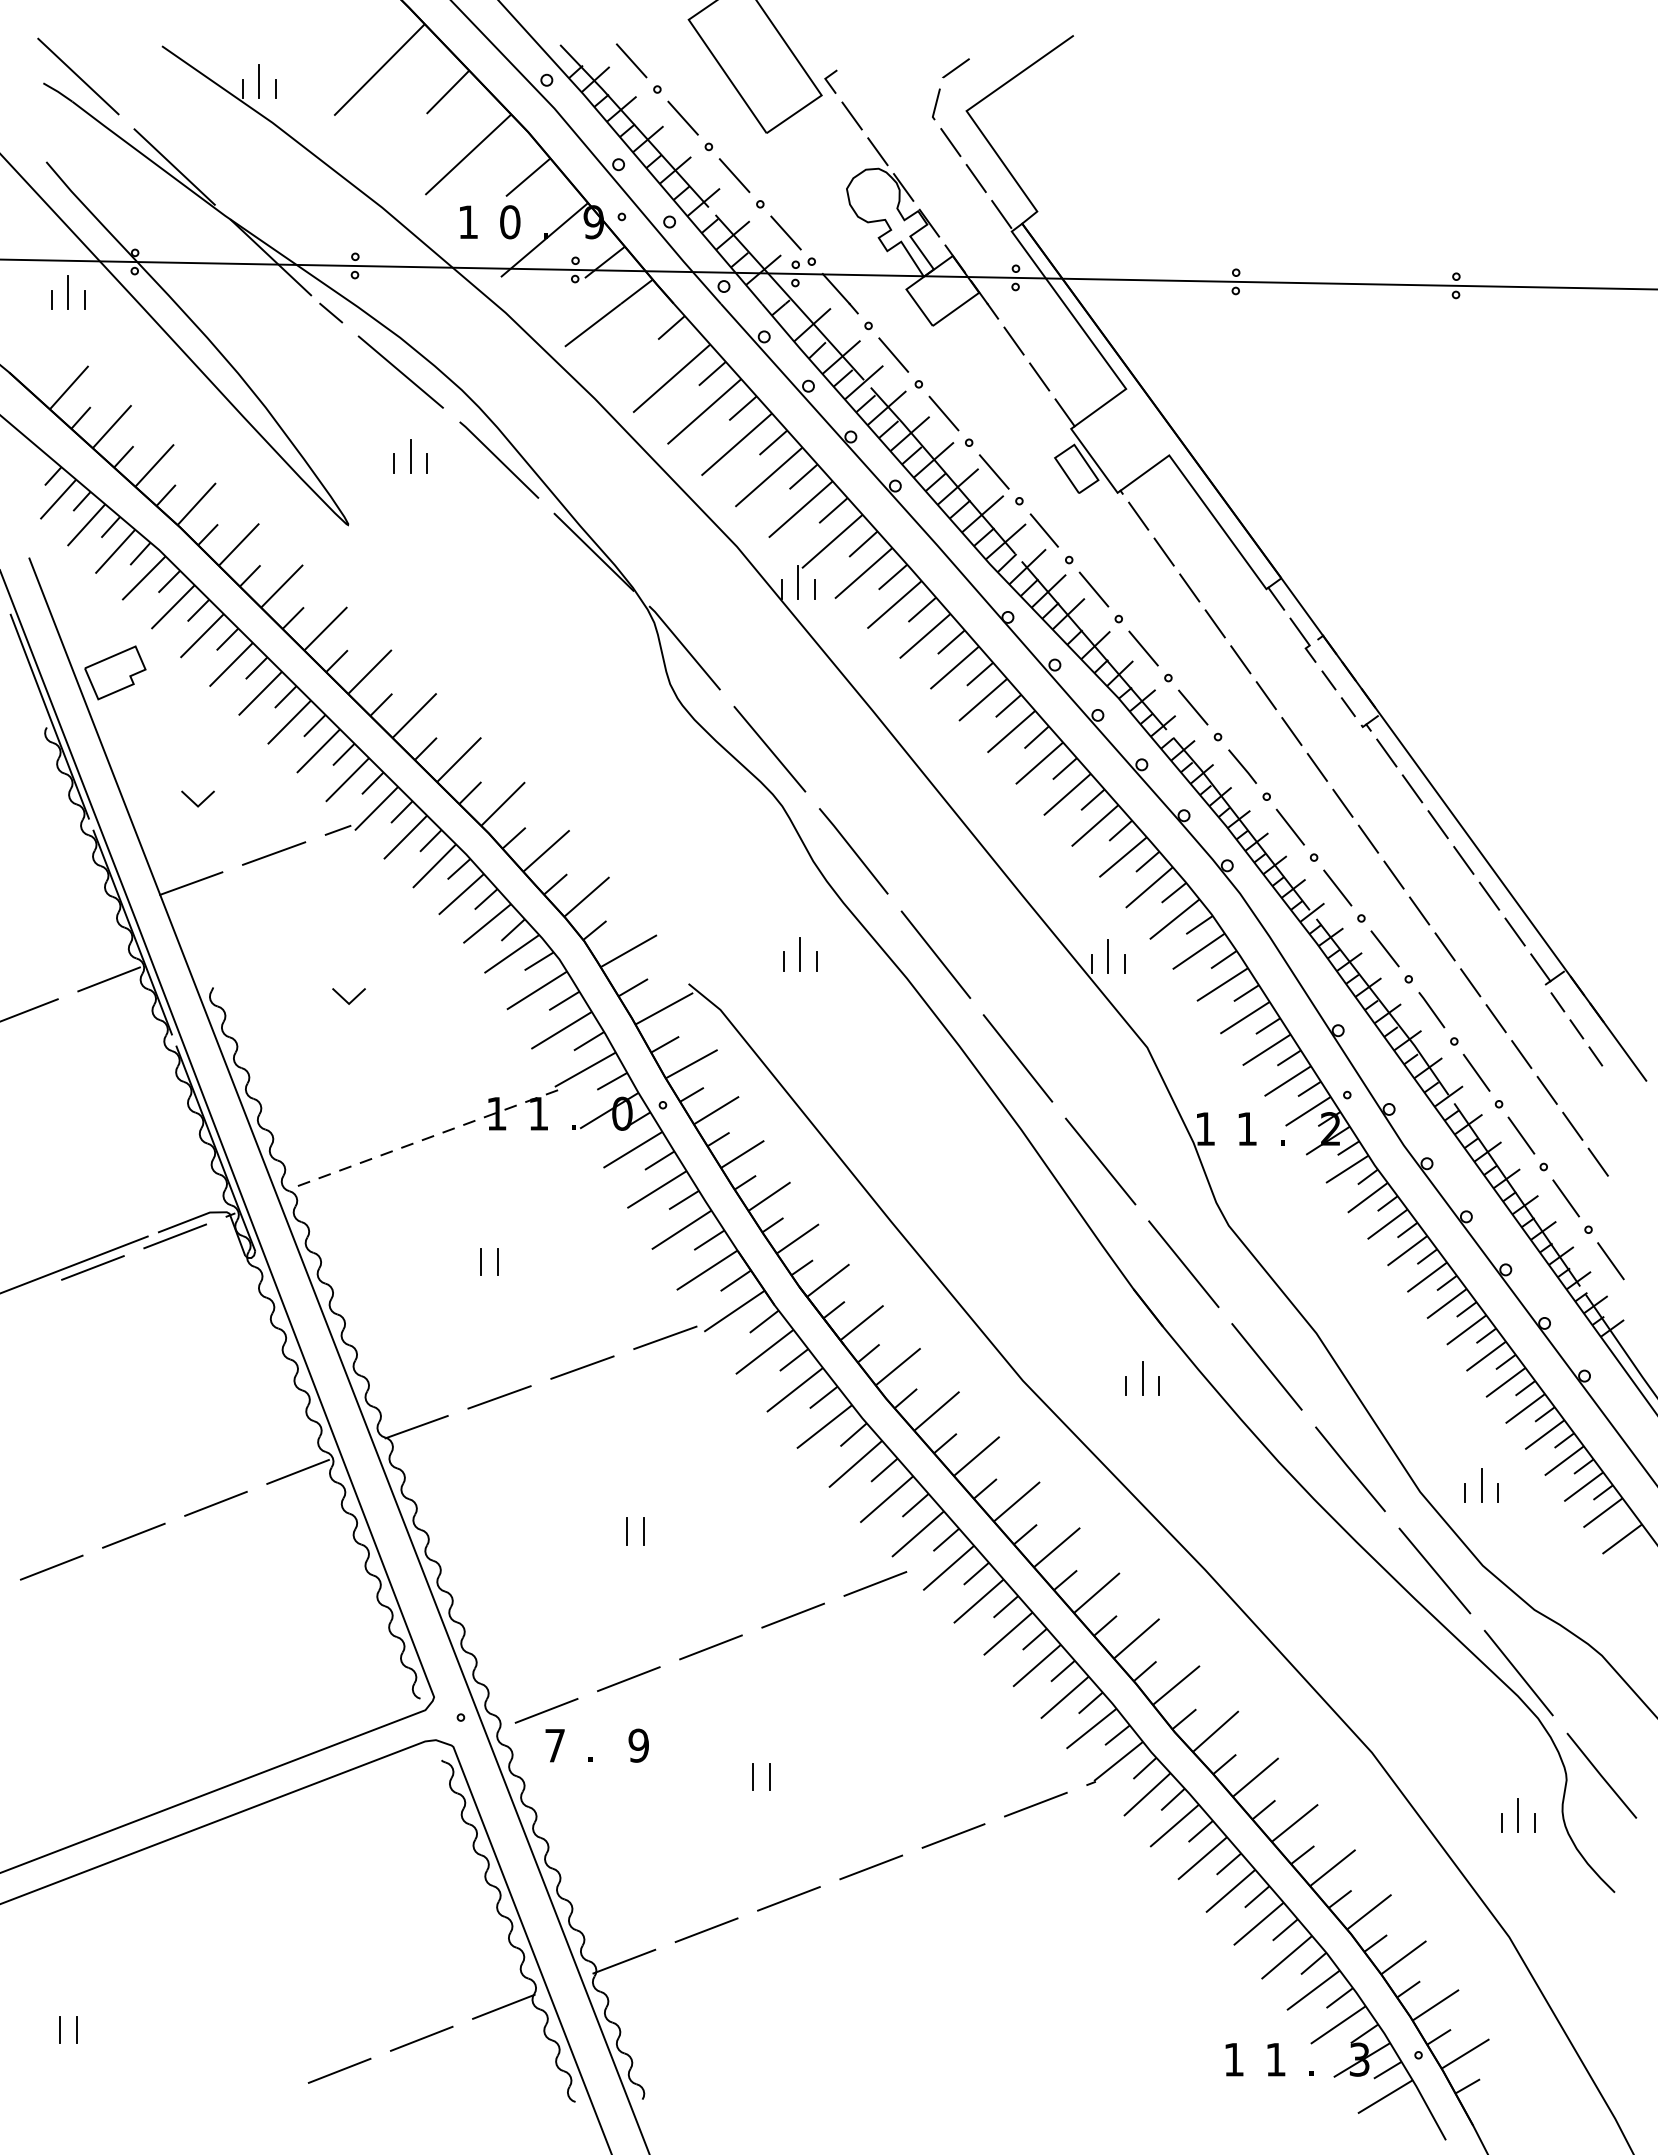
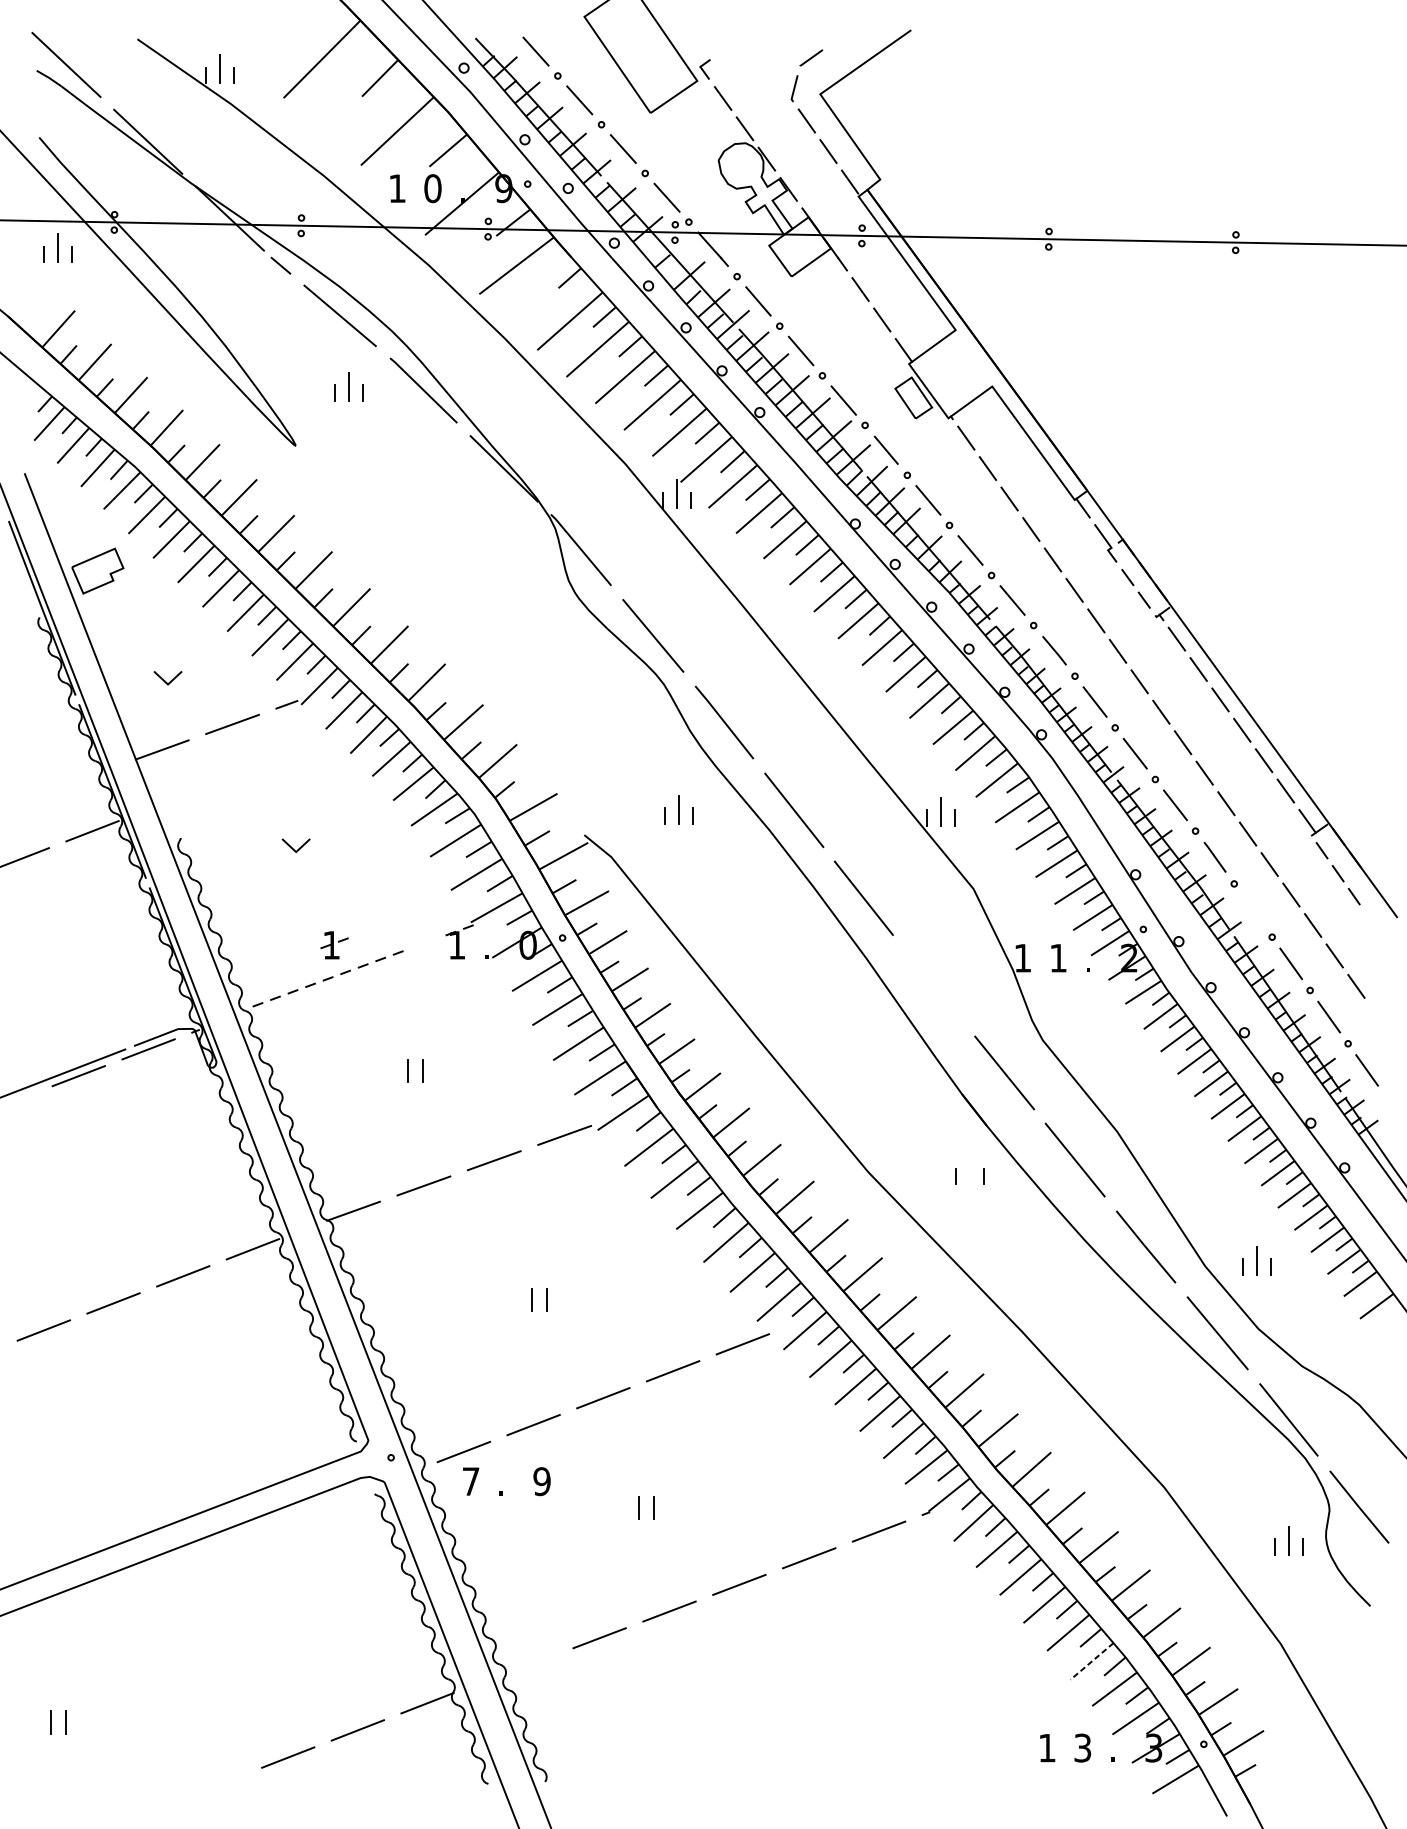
line: (1476, 1072) -> (1253, 910), removed
part: (499, 1113) -> (333, 945), moved
line: (1100, 1161) -> (933, 985), removed
line: (1142, 1378) -> (969, 1169), removed
line: (1286, 1957) -> (1091, 1661), solid -> dashed
line: (624, 1961) -> (529, 1664), removed
text: (1275, 2059) -> (1082, 1747), 1 -> 3

